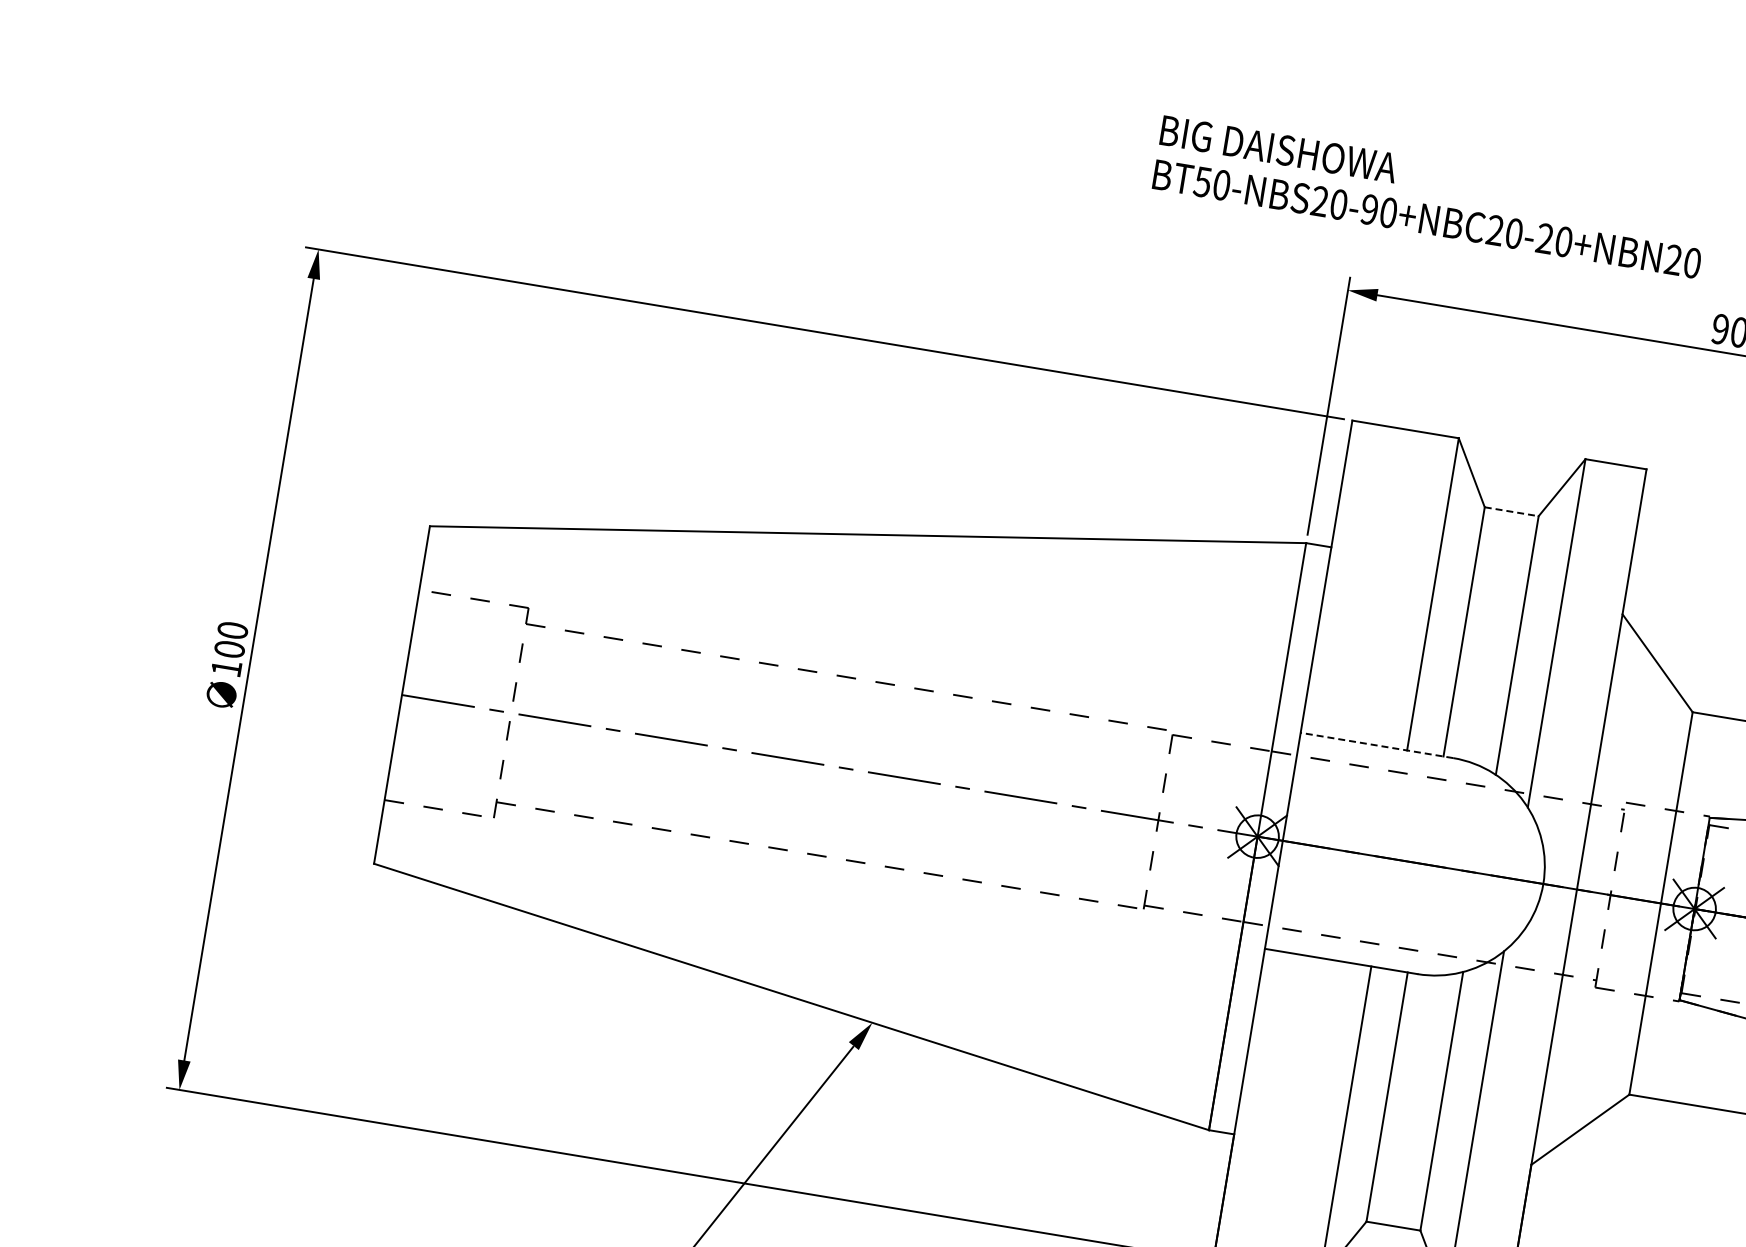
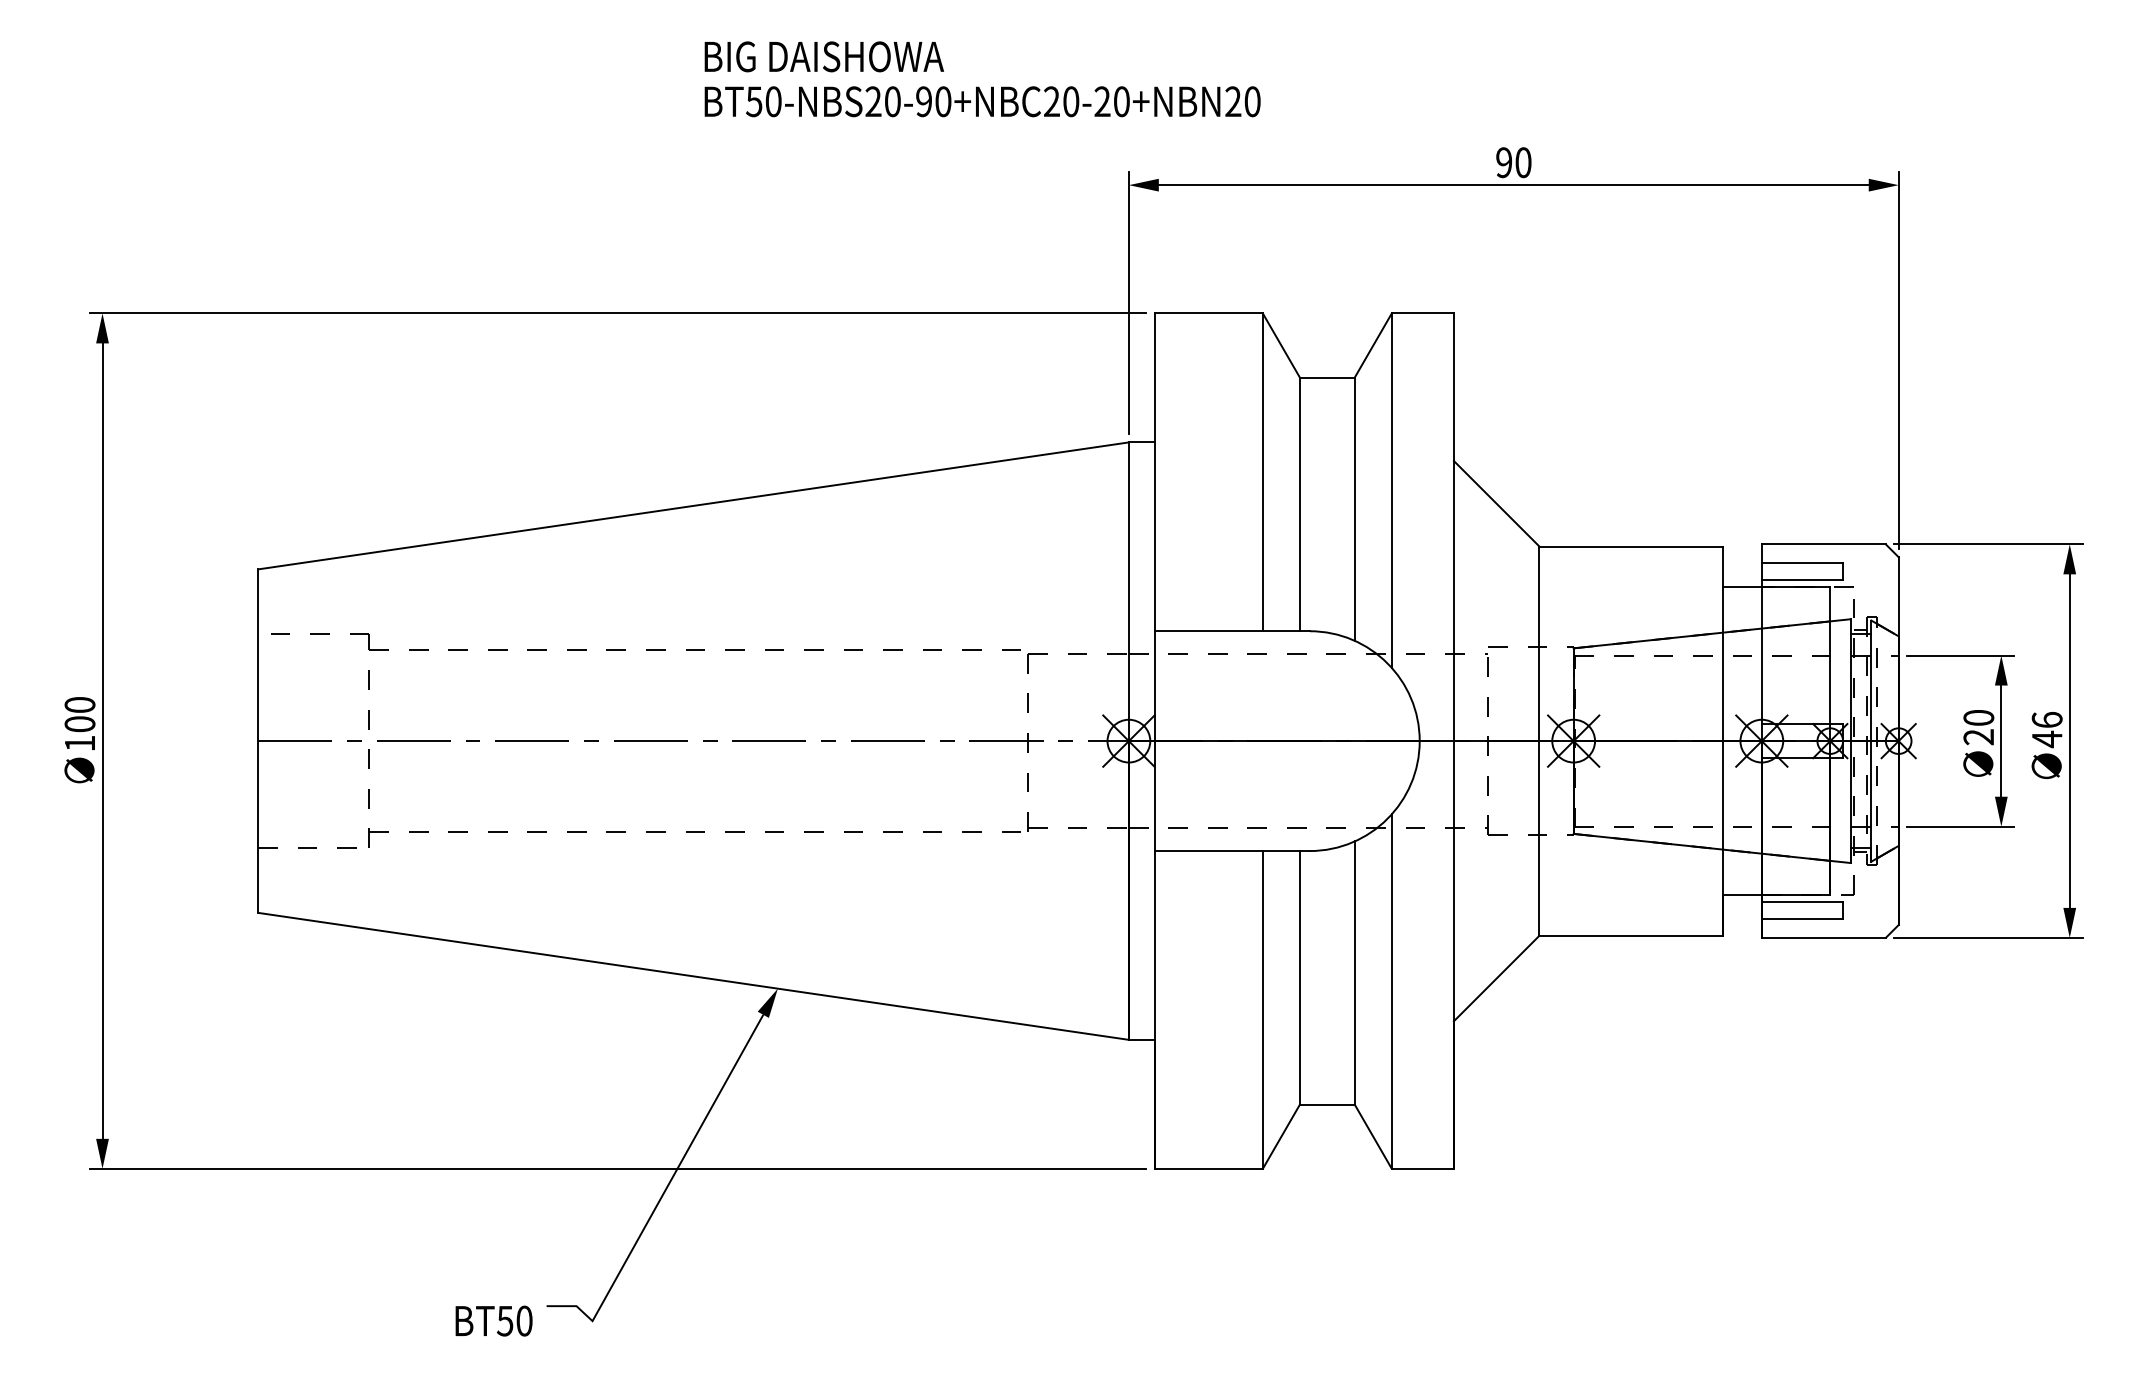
text: (1430, 197) -> (982, 79), moved
line: (1511, 511) -> (1327, 377), dashed -> solid
line: (1377, 745) -> (1232, 631), dashed -> solid

